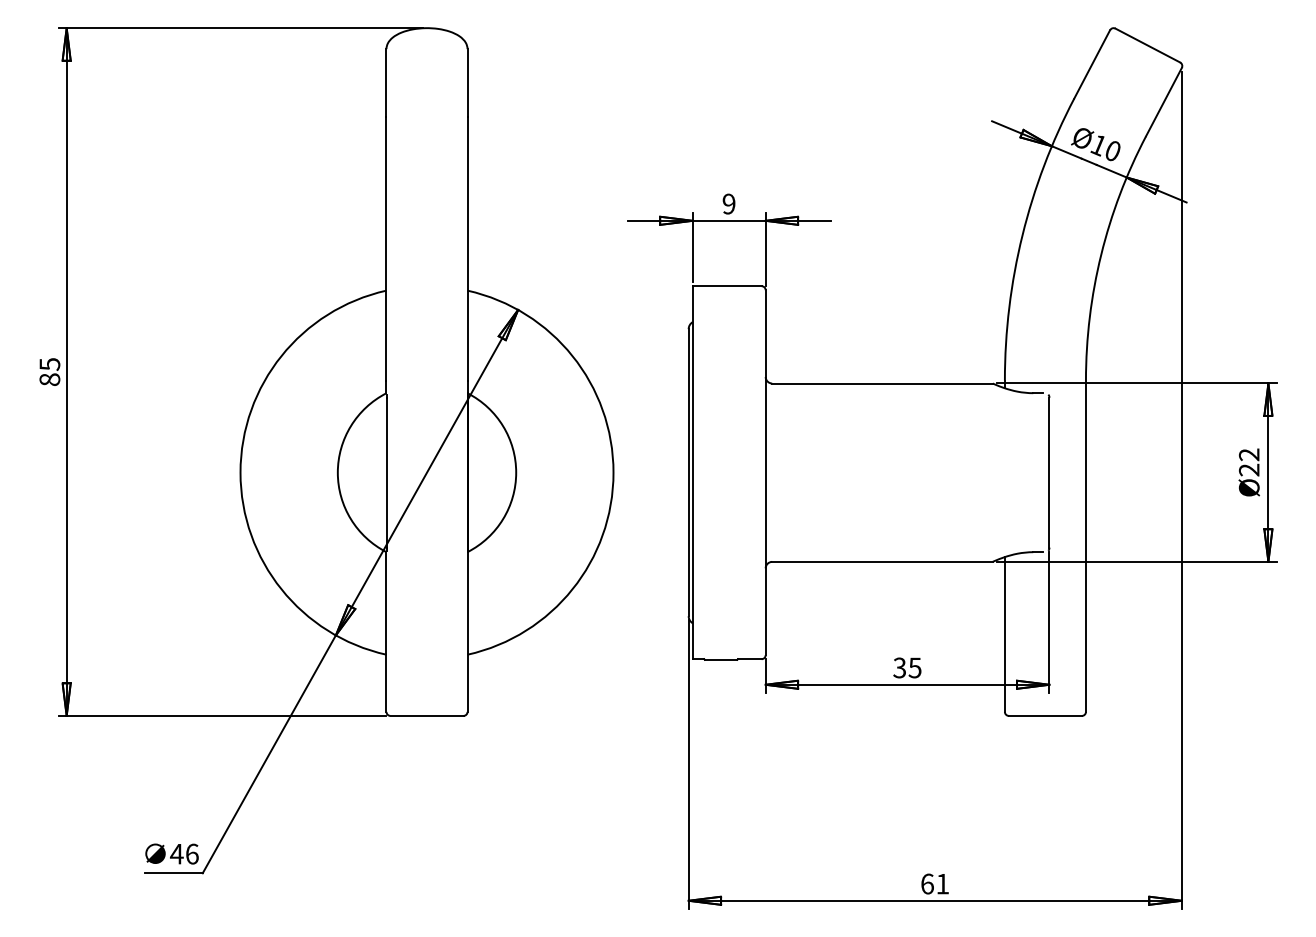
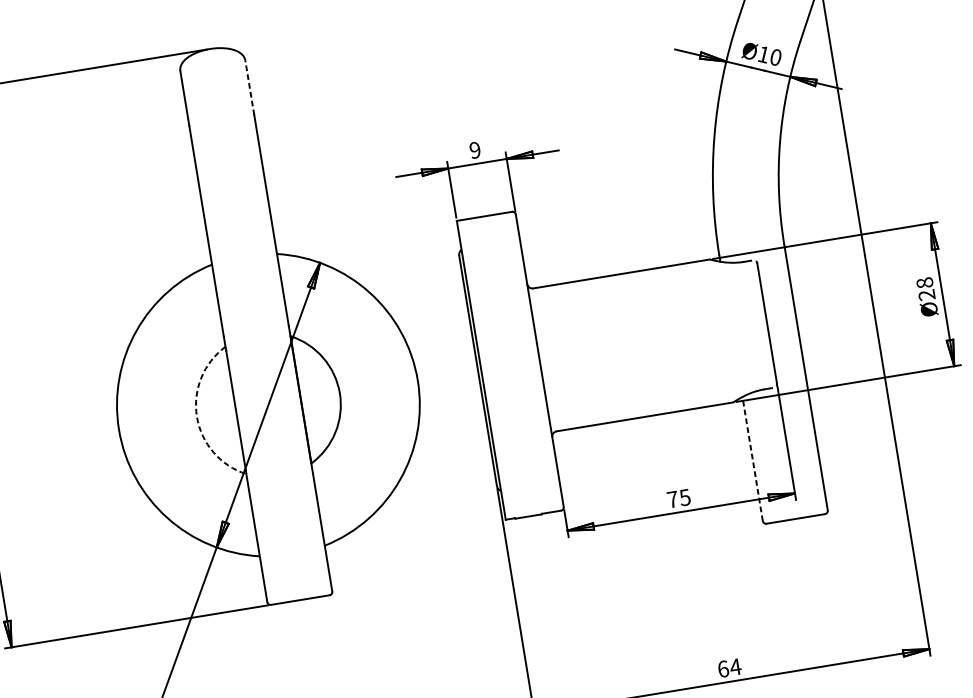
line: (467, 82) -> (249, 87), solid -> dashed
text: (1249, 454) -> (925, 282), Ø22 -> Ø28
arc: (337, 472) -> (196, 416), solid -> dashed
line: (1004, 633) -> (752, 458), solid -> dashed
text: (899, 667) -> (672, 499), 35 -> 75
text: (942, 884) -> (735, 667), 61 -> 64

